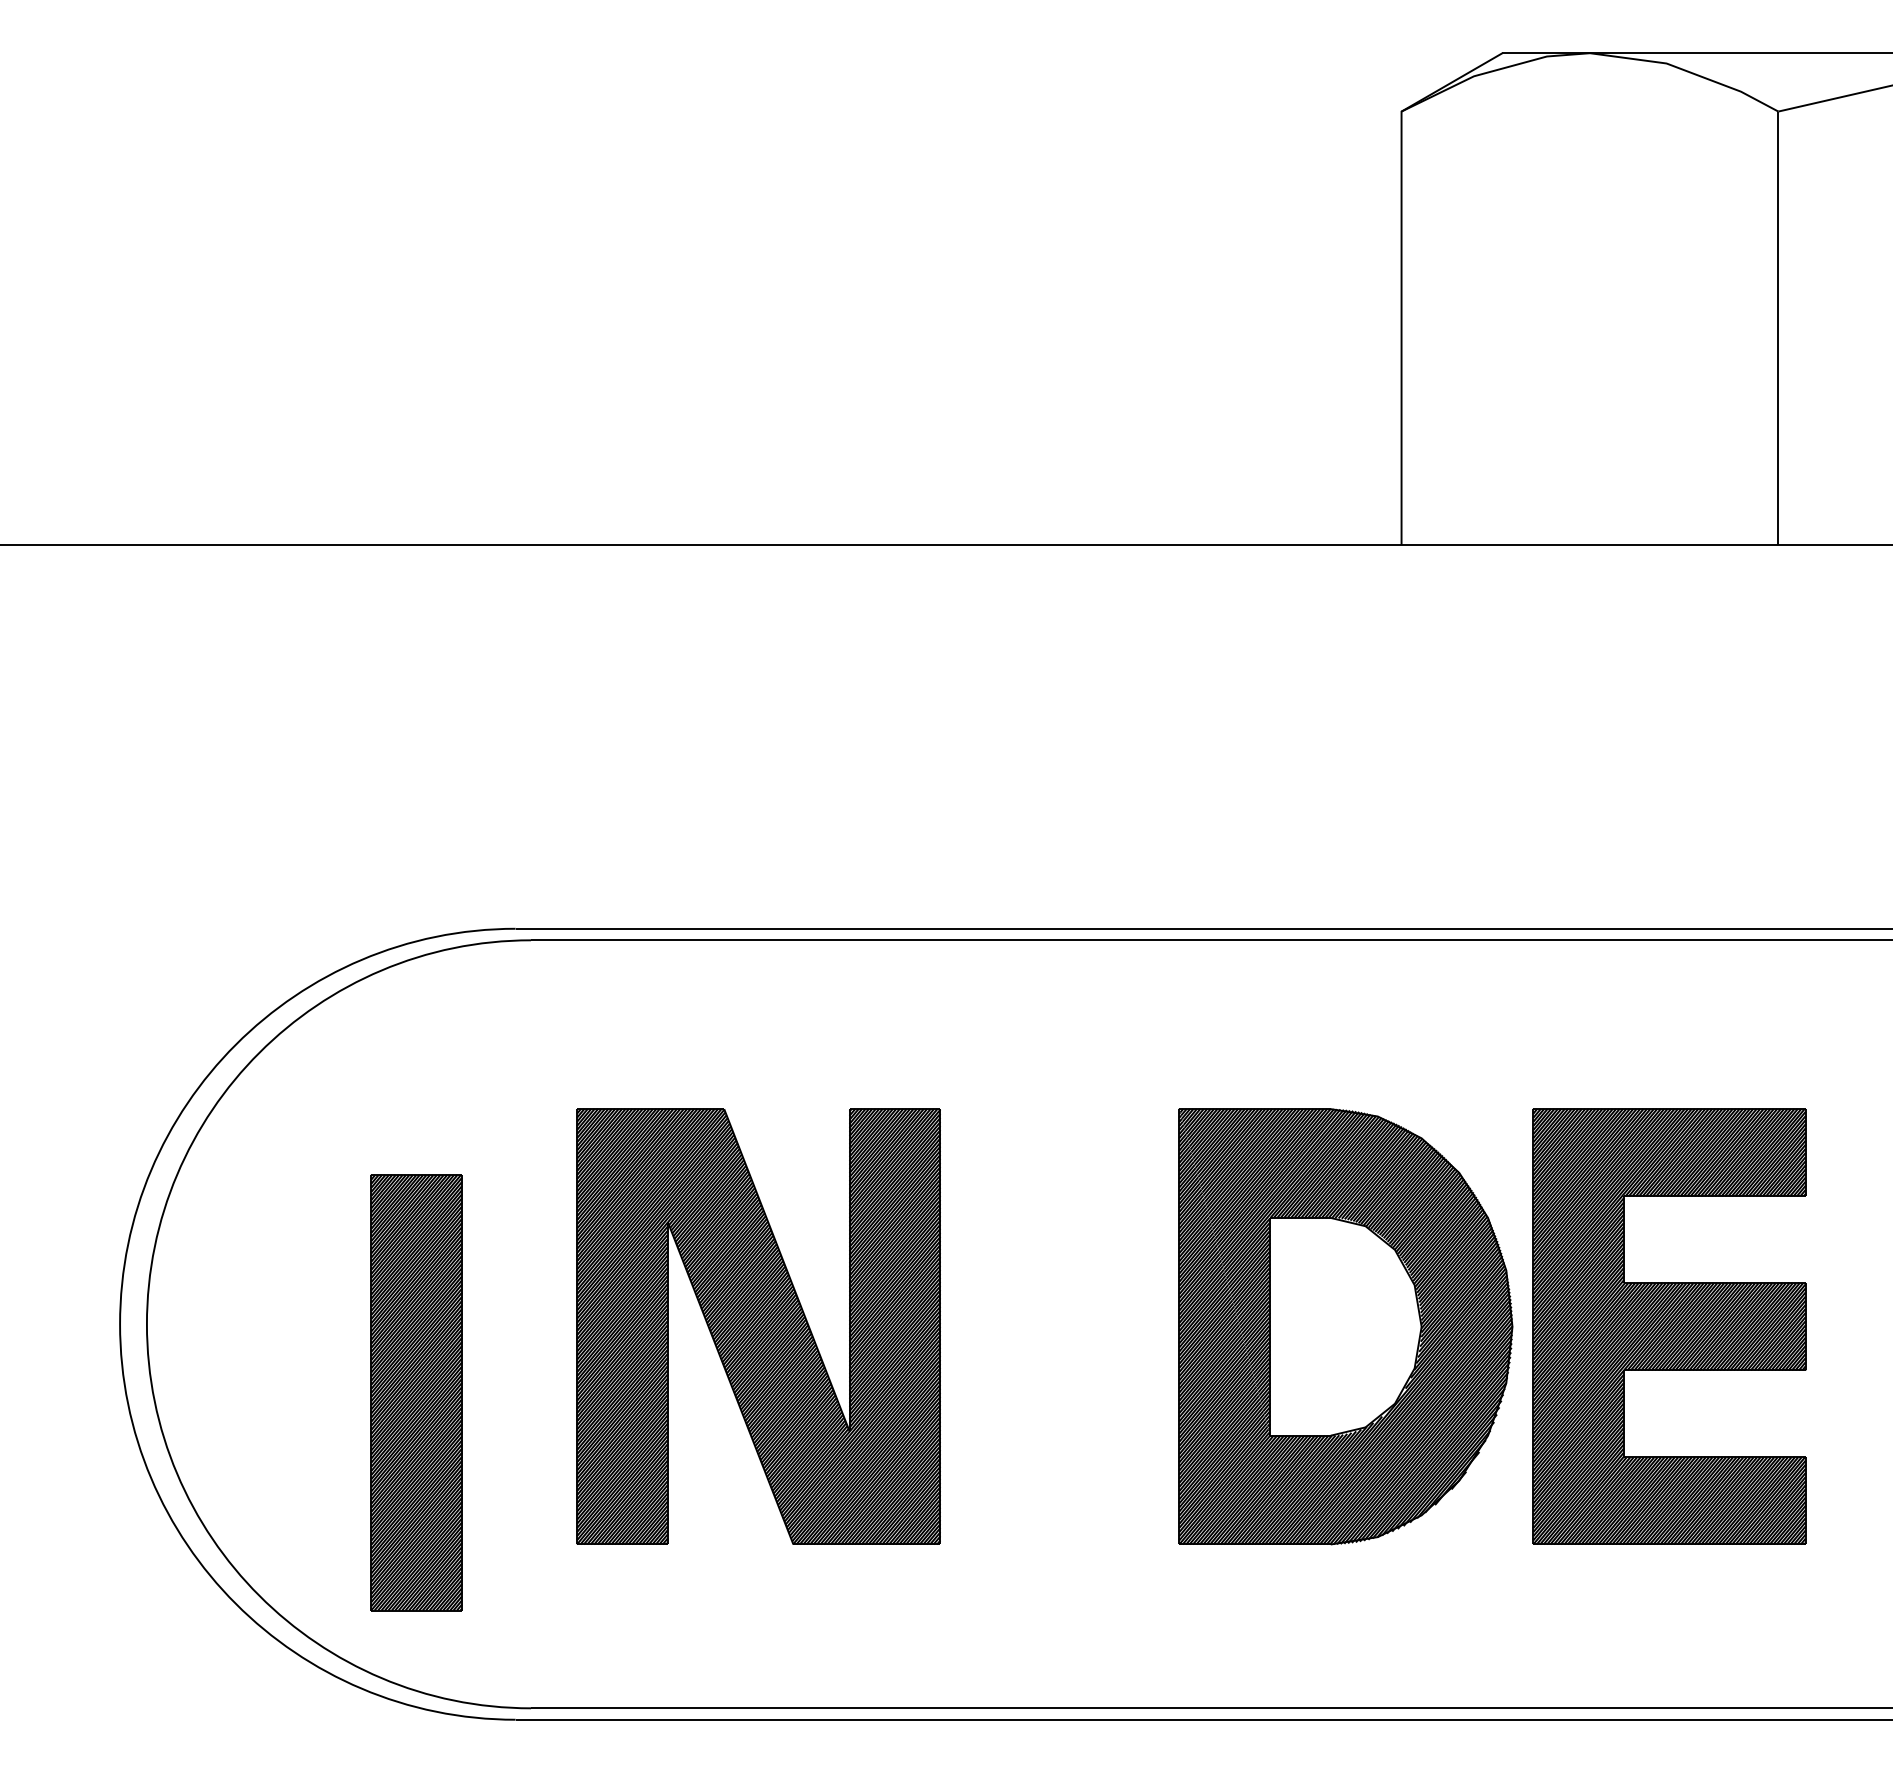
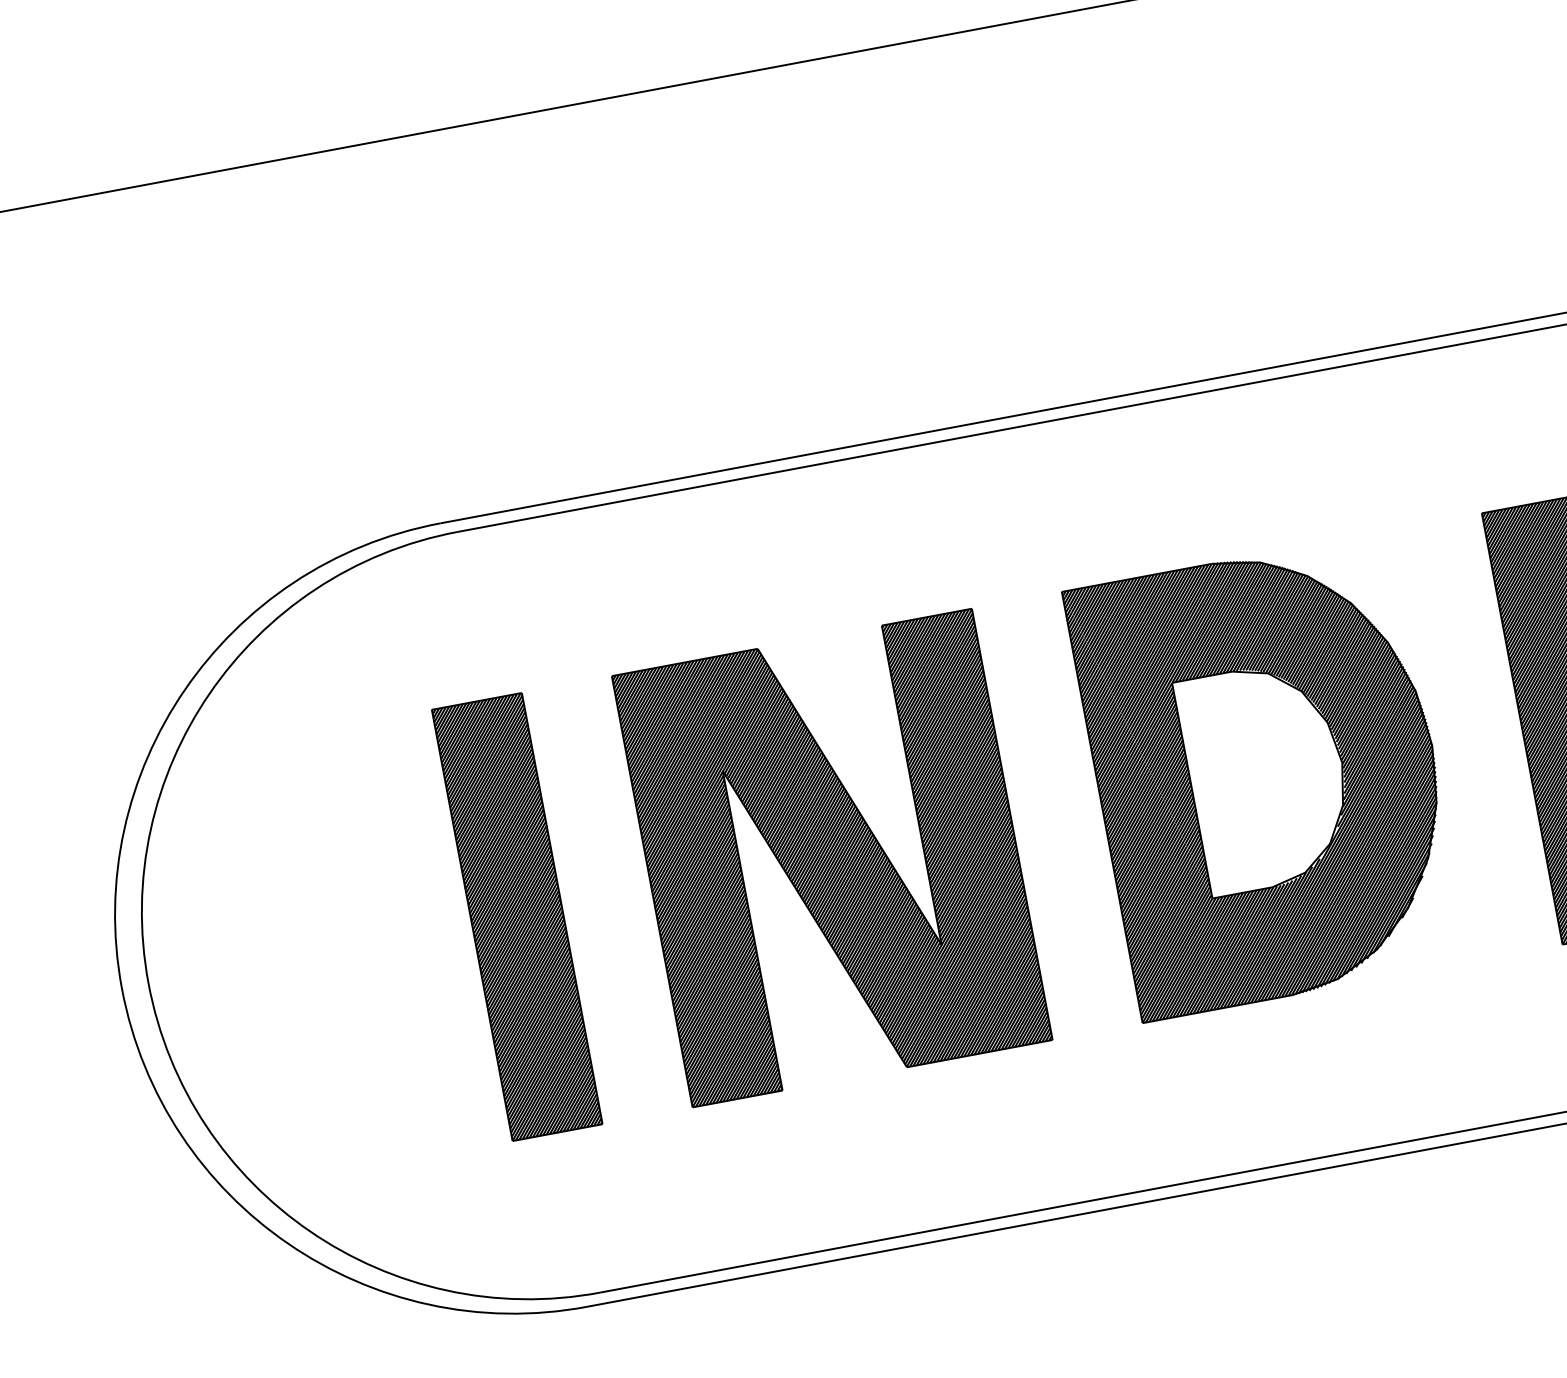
part: (758, 1326) -> (831, 857), moved
part: (1345, 1326) -> (1266, 776), moved
part: (416, 1392) -> (516, 916), moved

